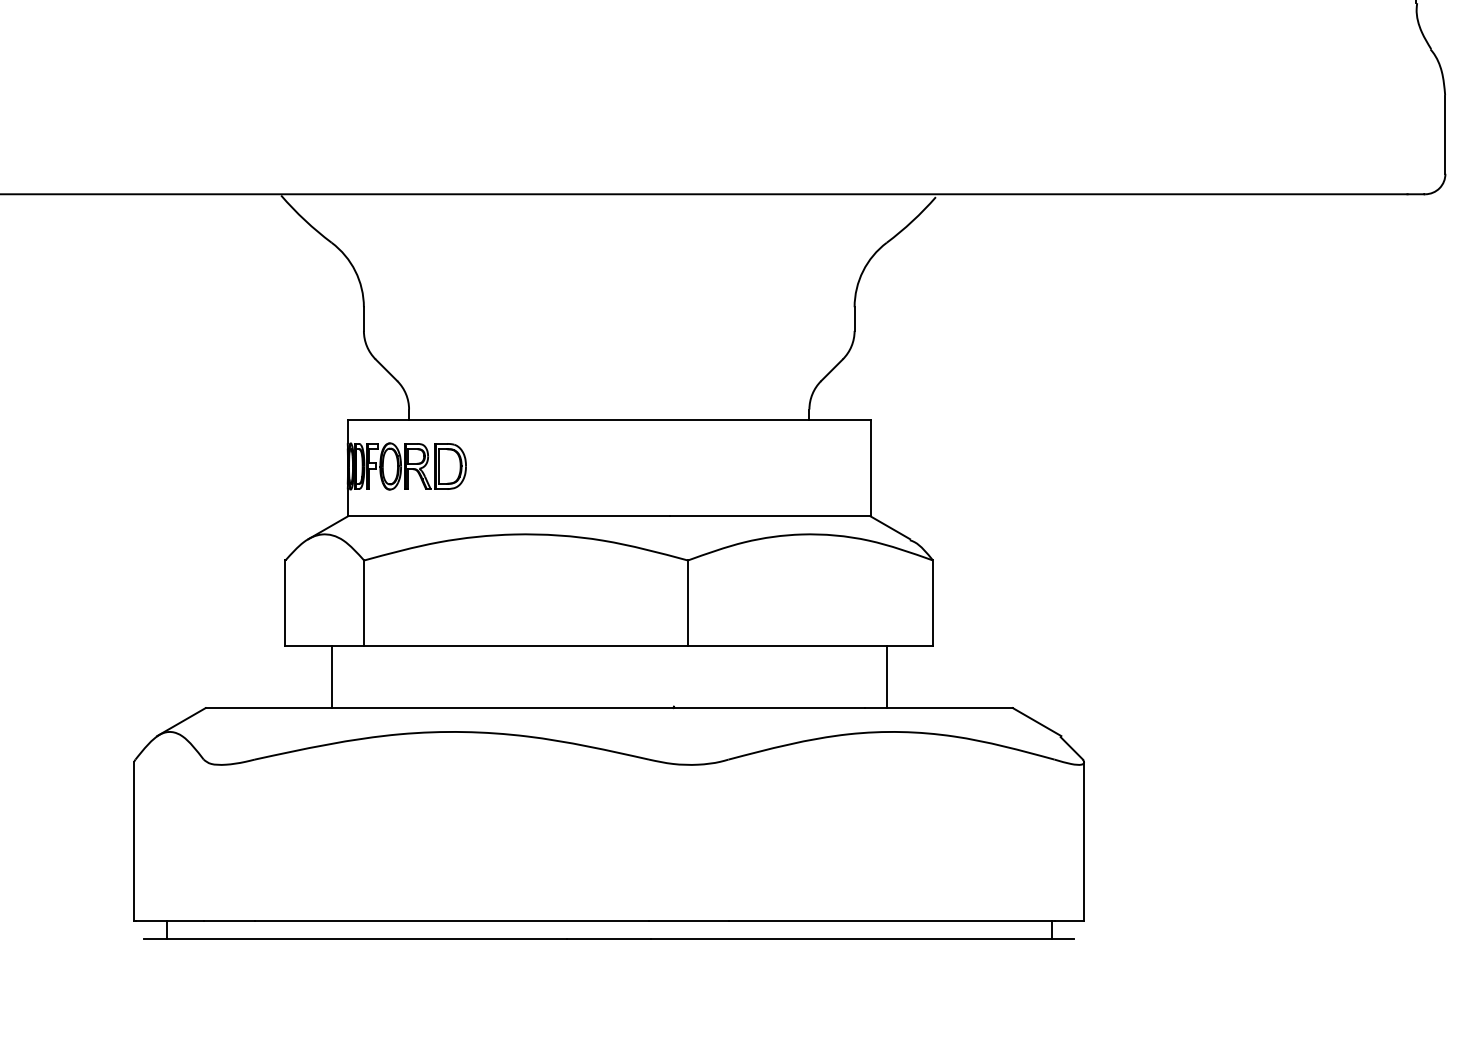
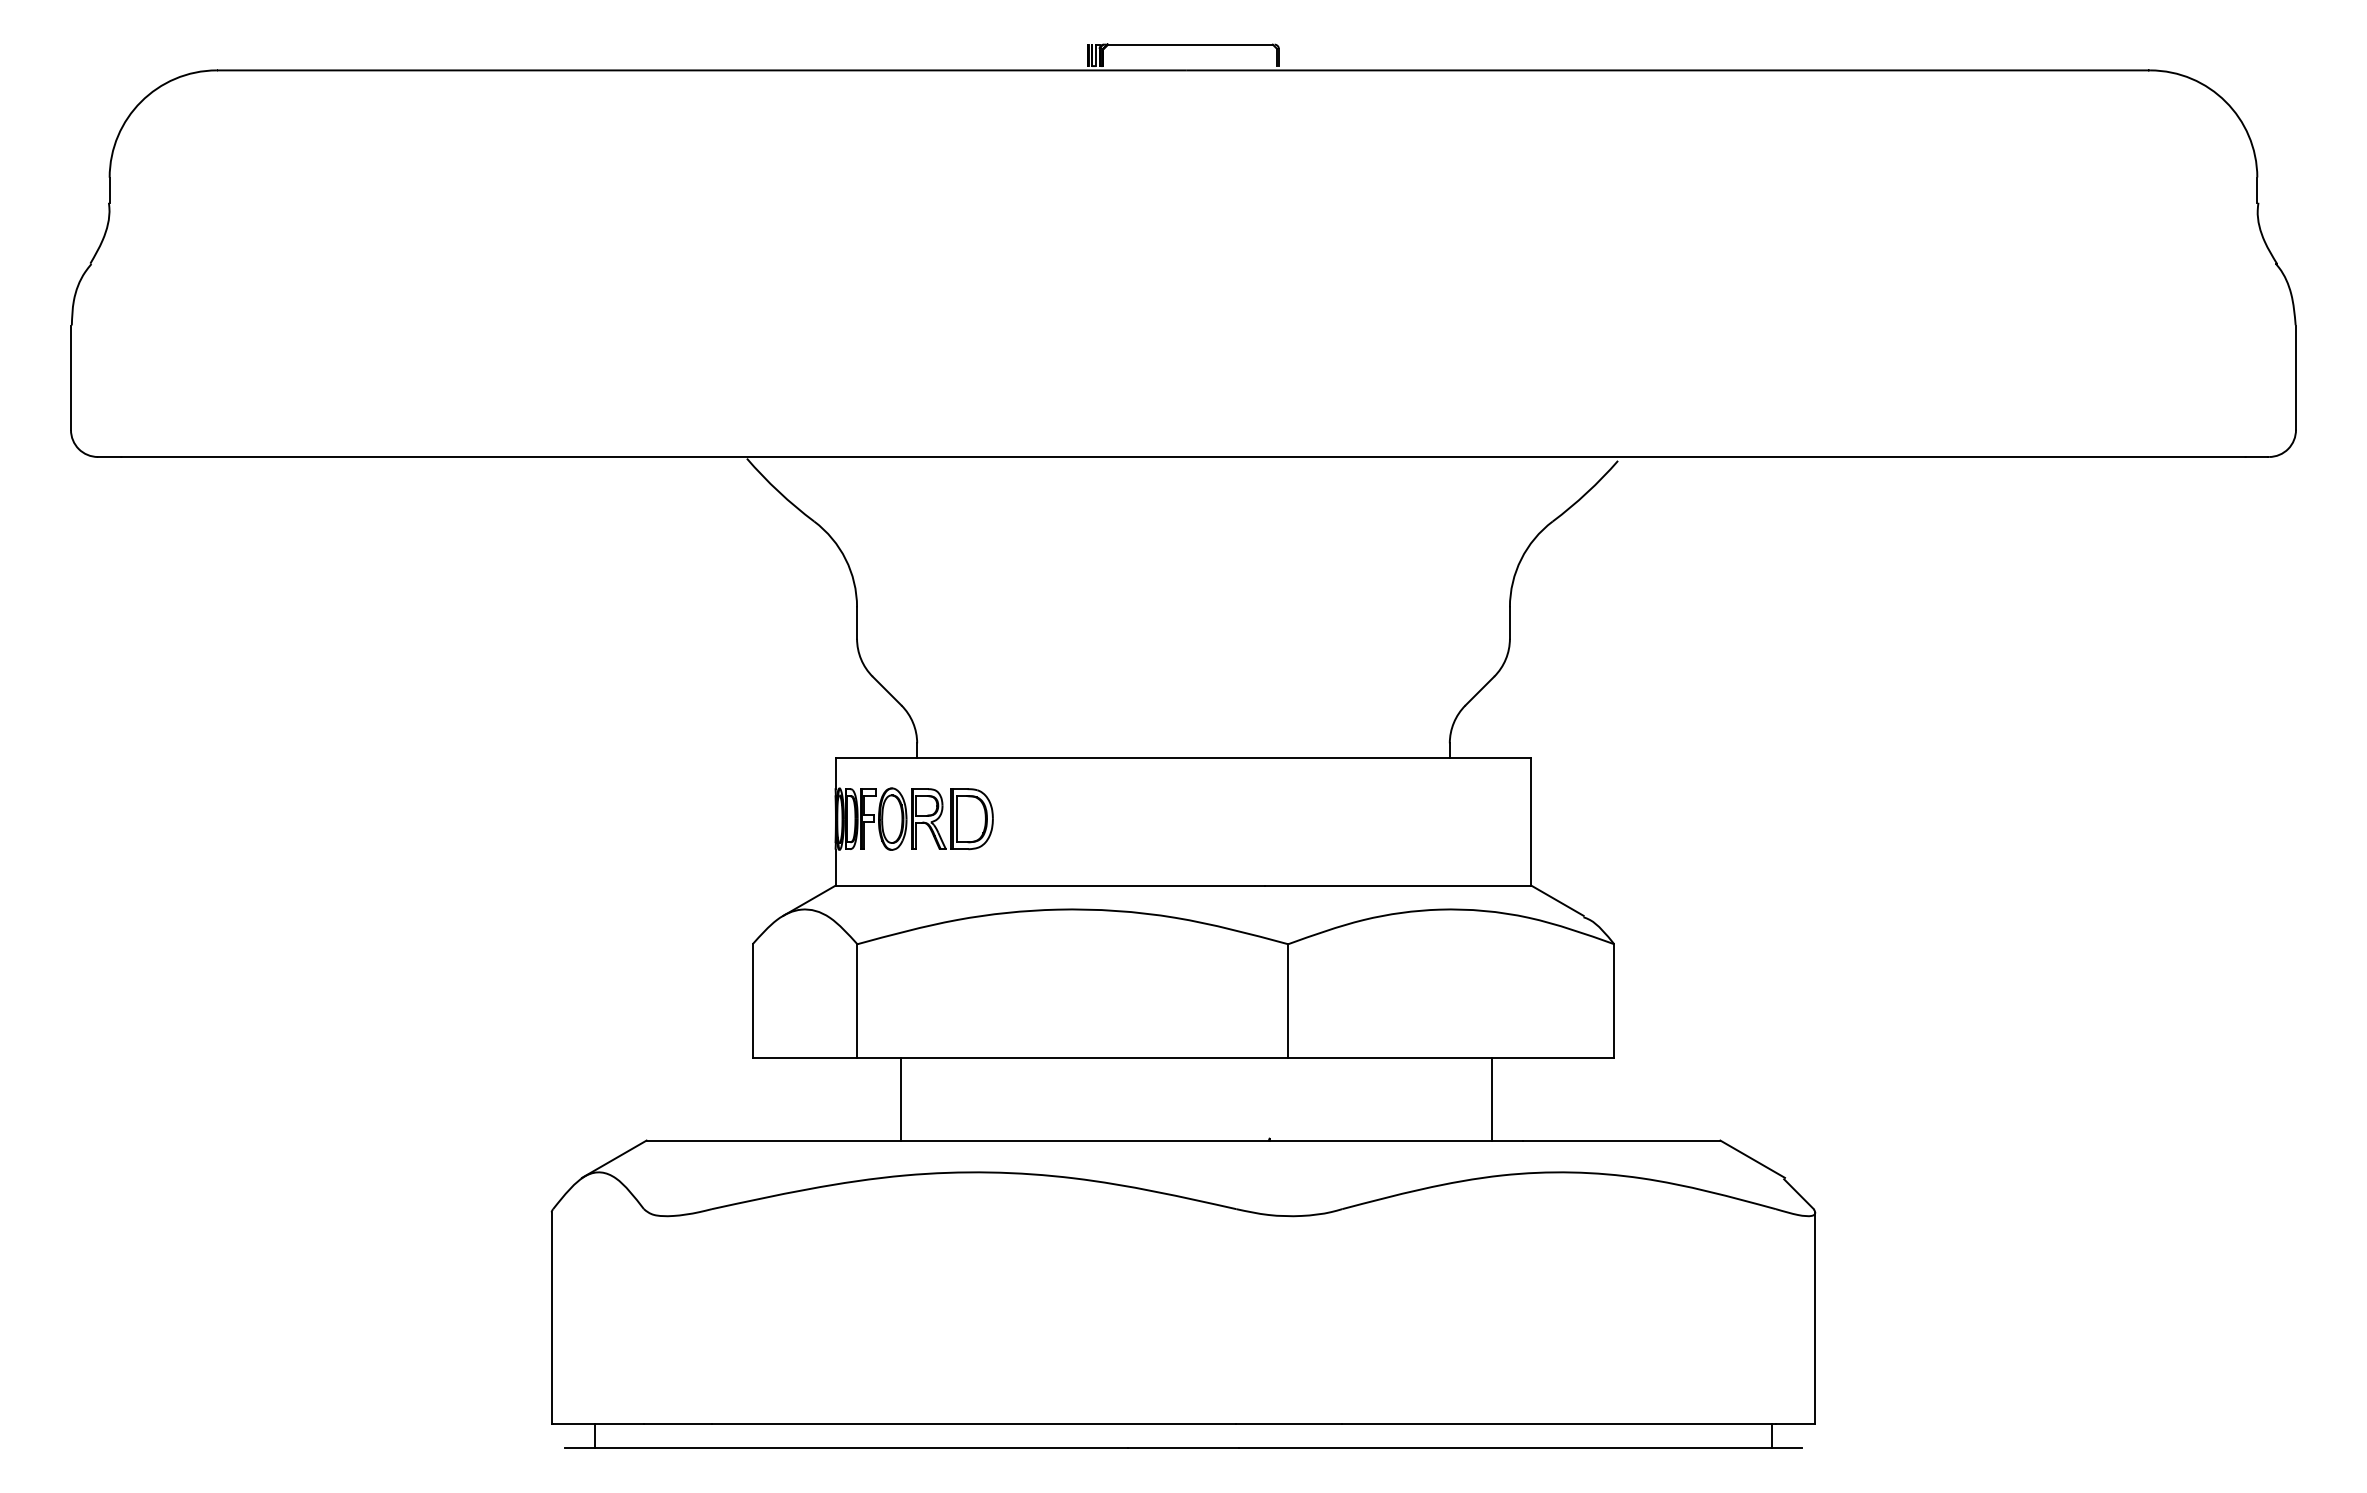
line: (331, 676) -> (901, 1098), moved
line: (886, 676) -> (1491, 1098), moved

